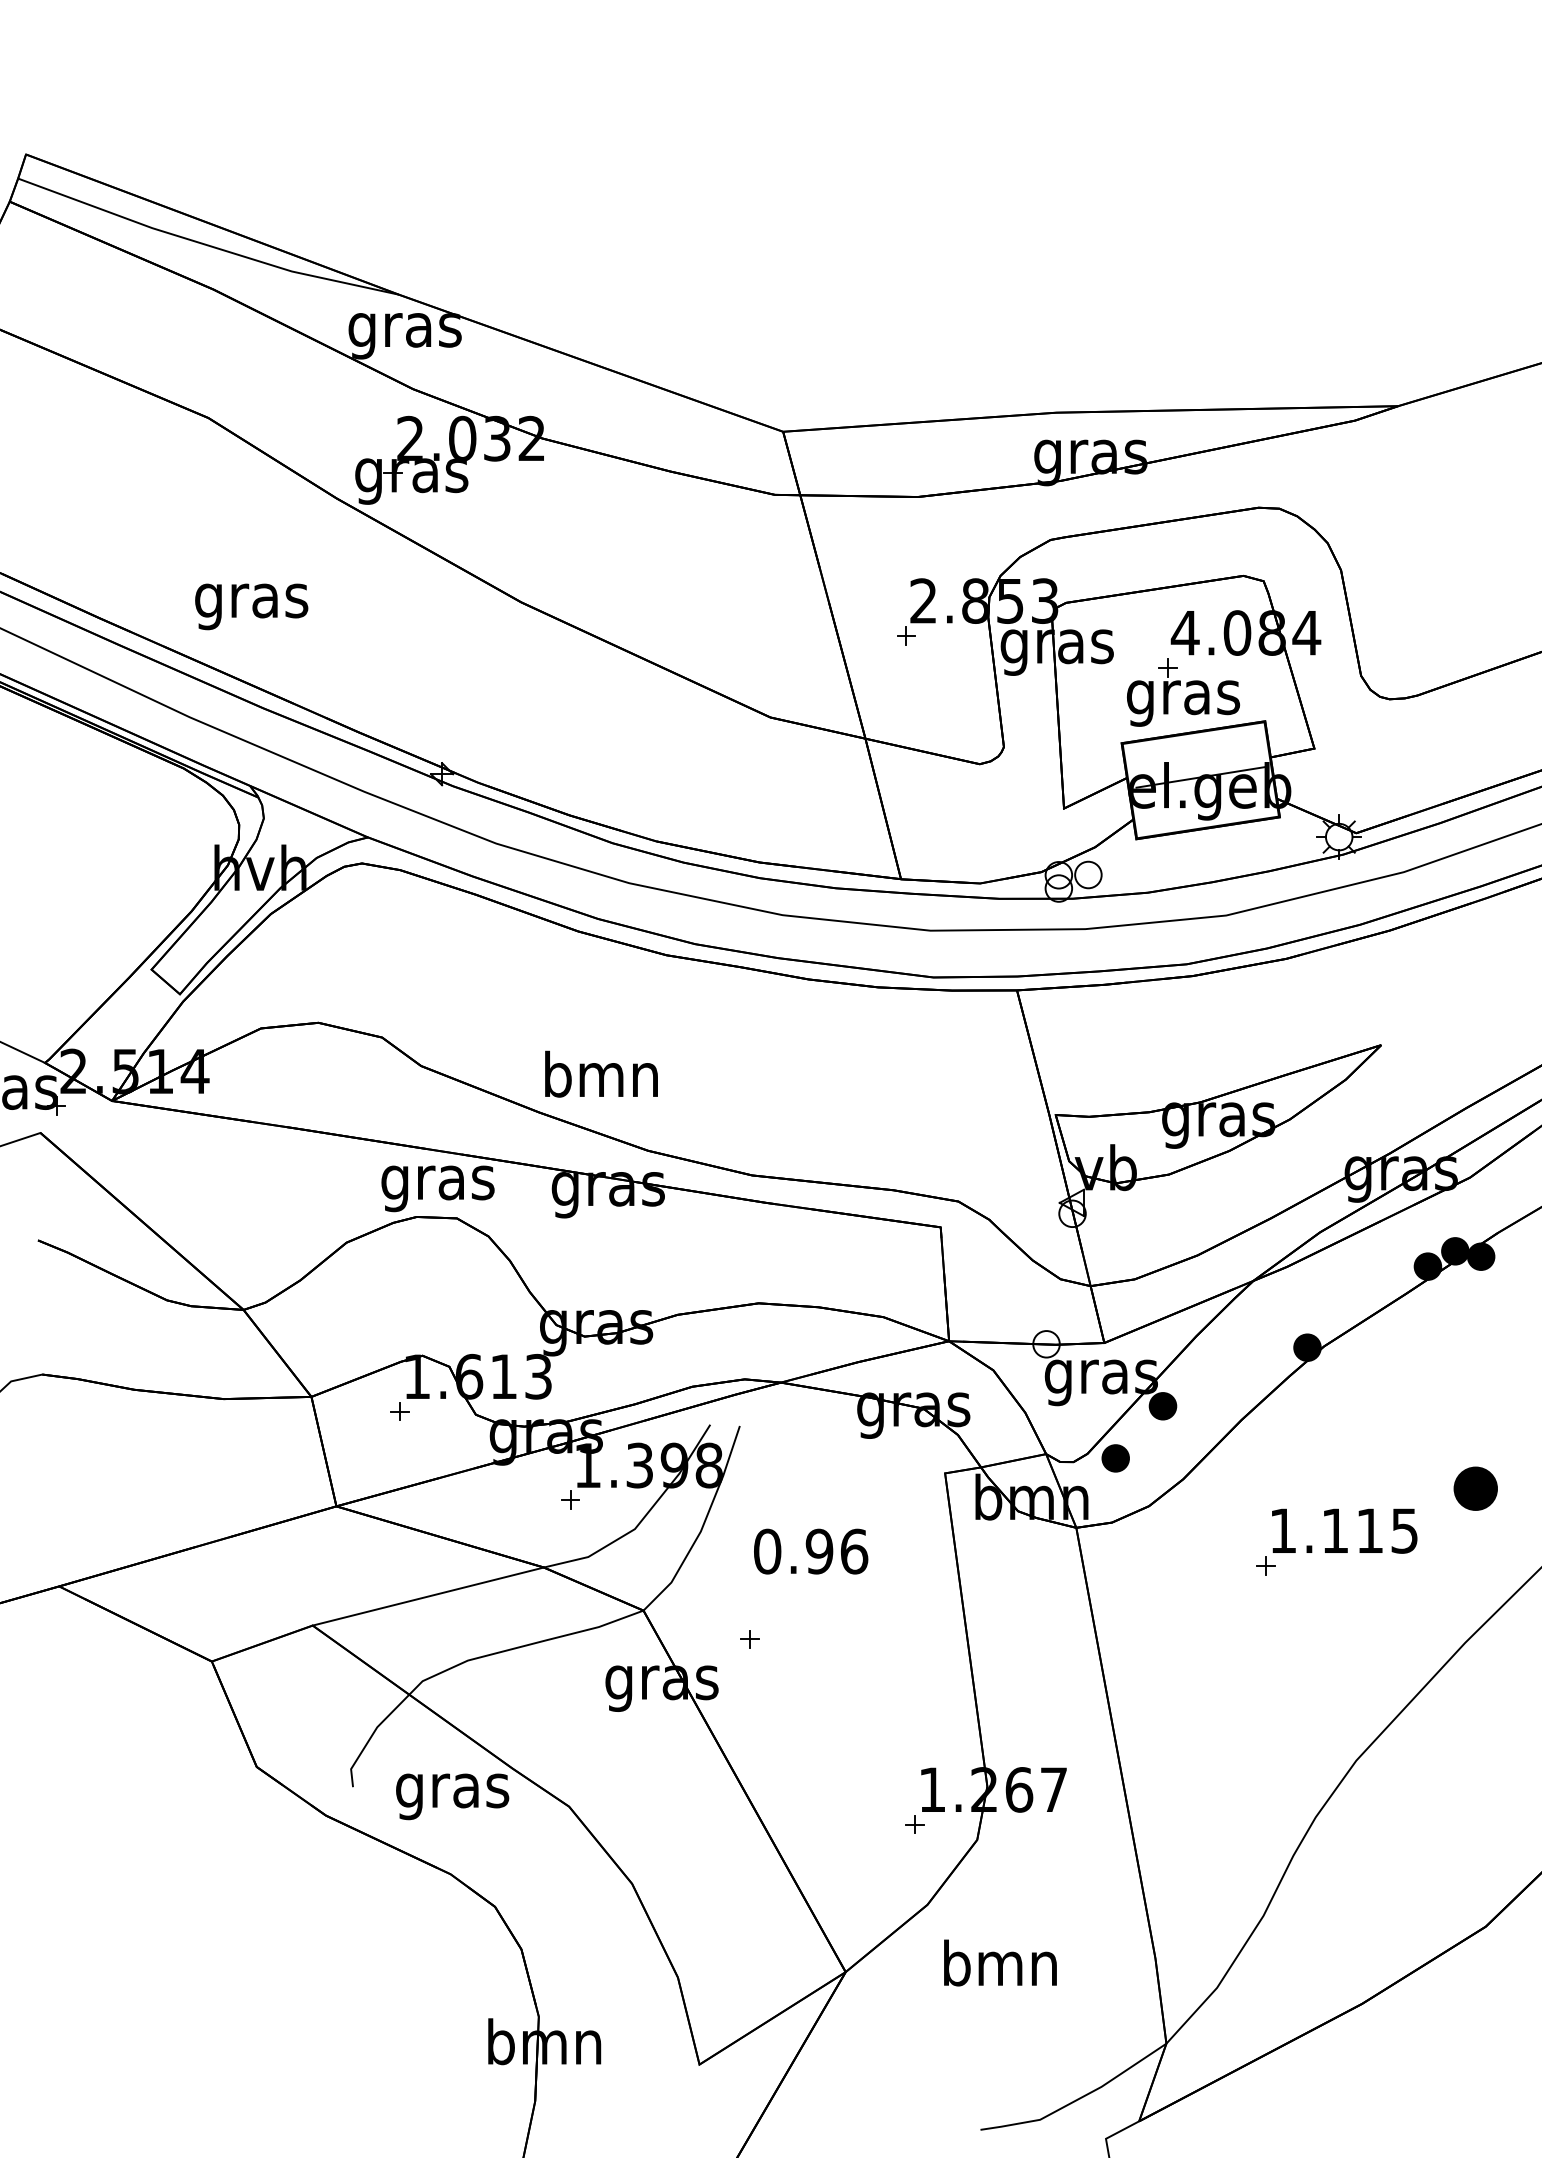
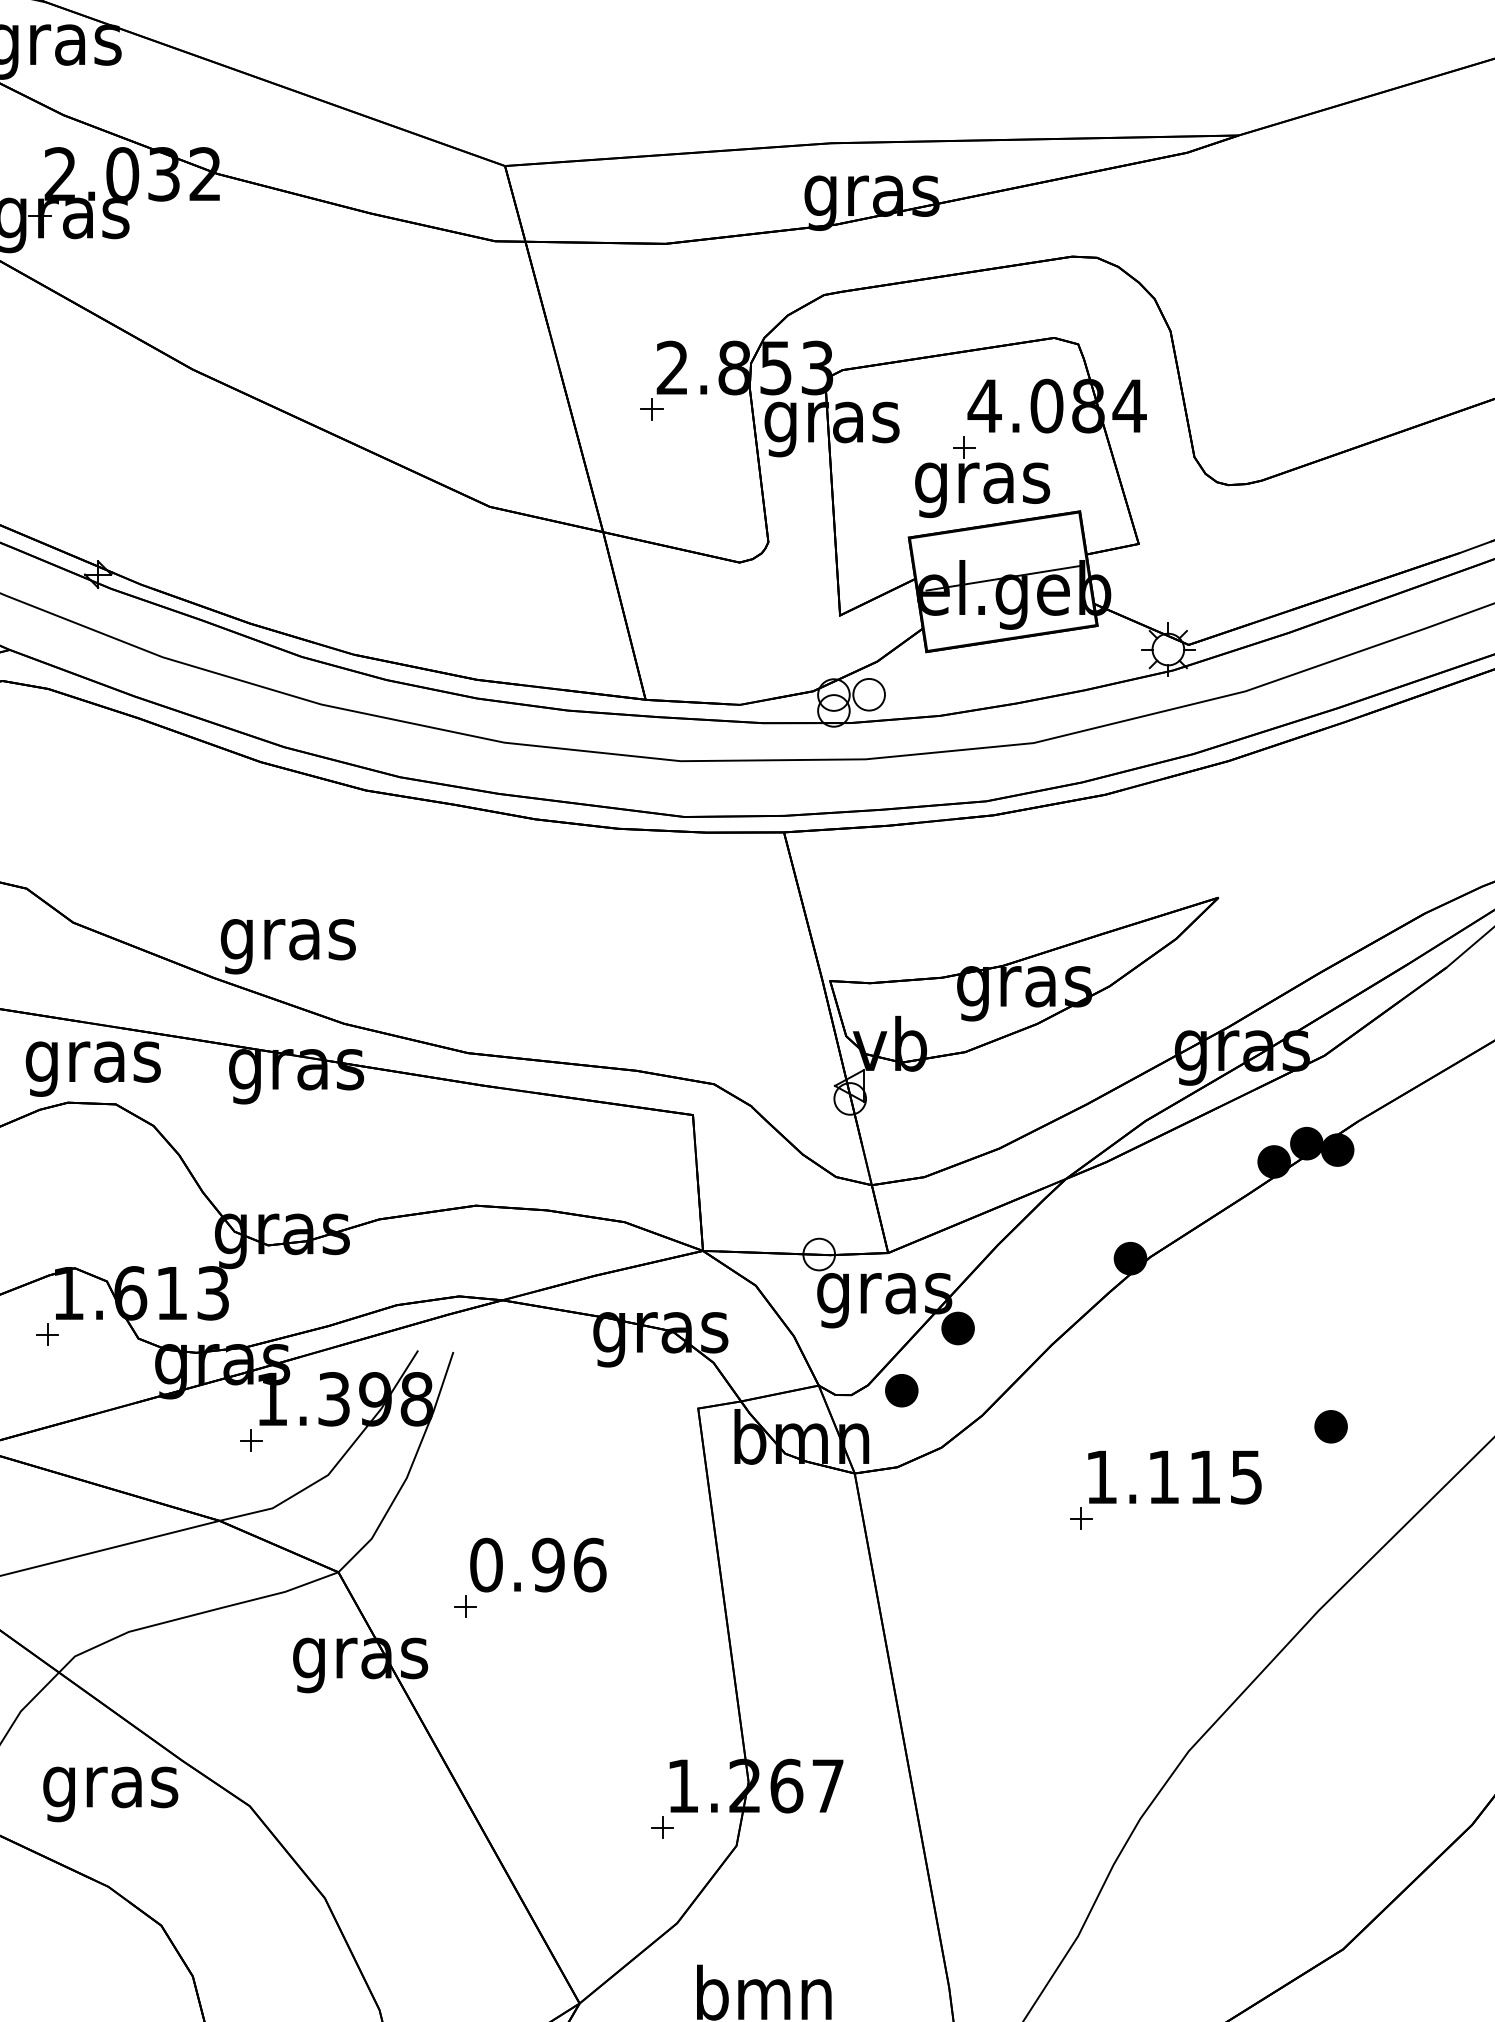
text: (601, 1079) -> (288, 938), bmn -> gras
part: (1475, 1488) -> (1330, 1426), size x0.62
text: (811, 1551) -> (538, 1564), moved

